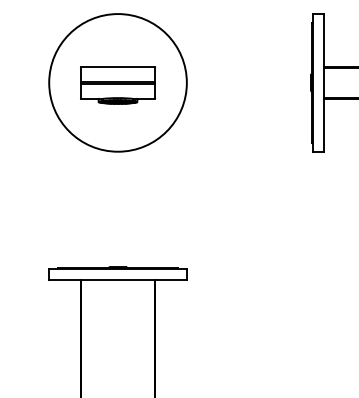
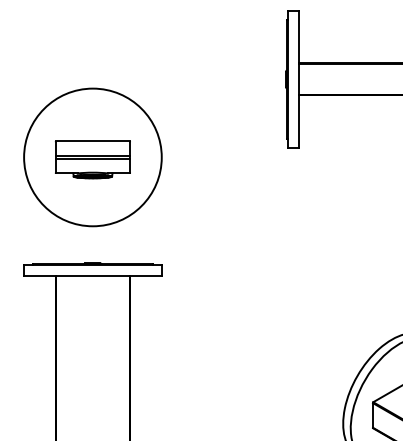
part: (117, 82) -> (92, 157), moved

